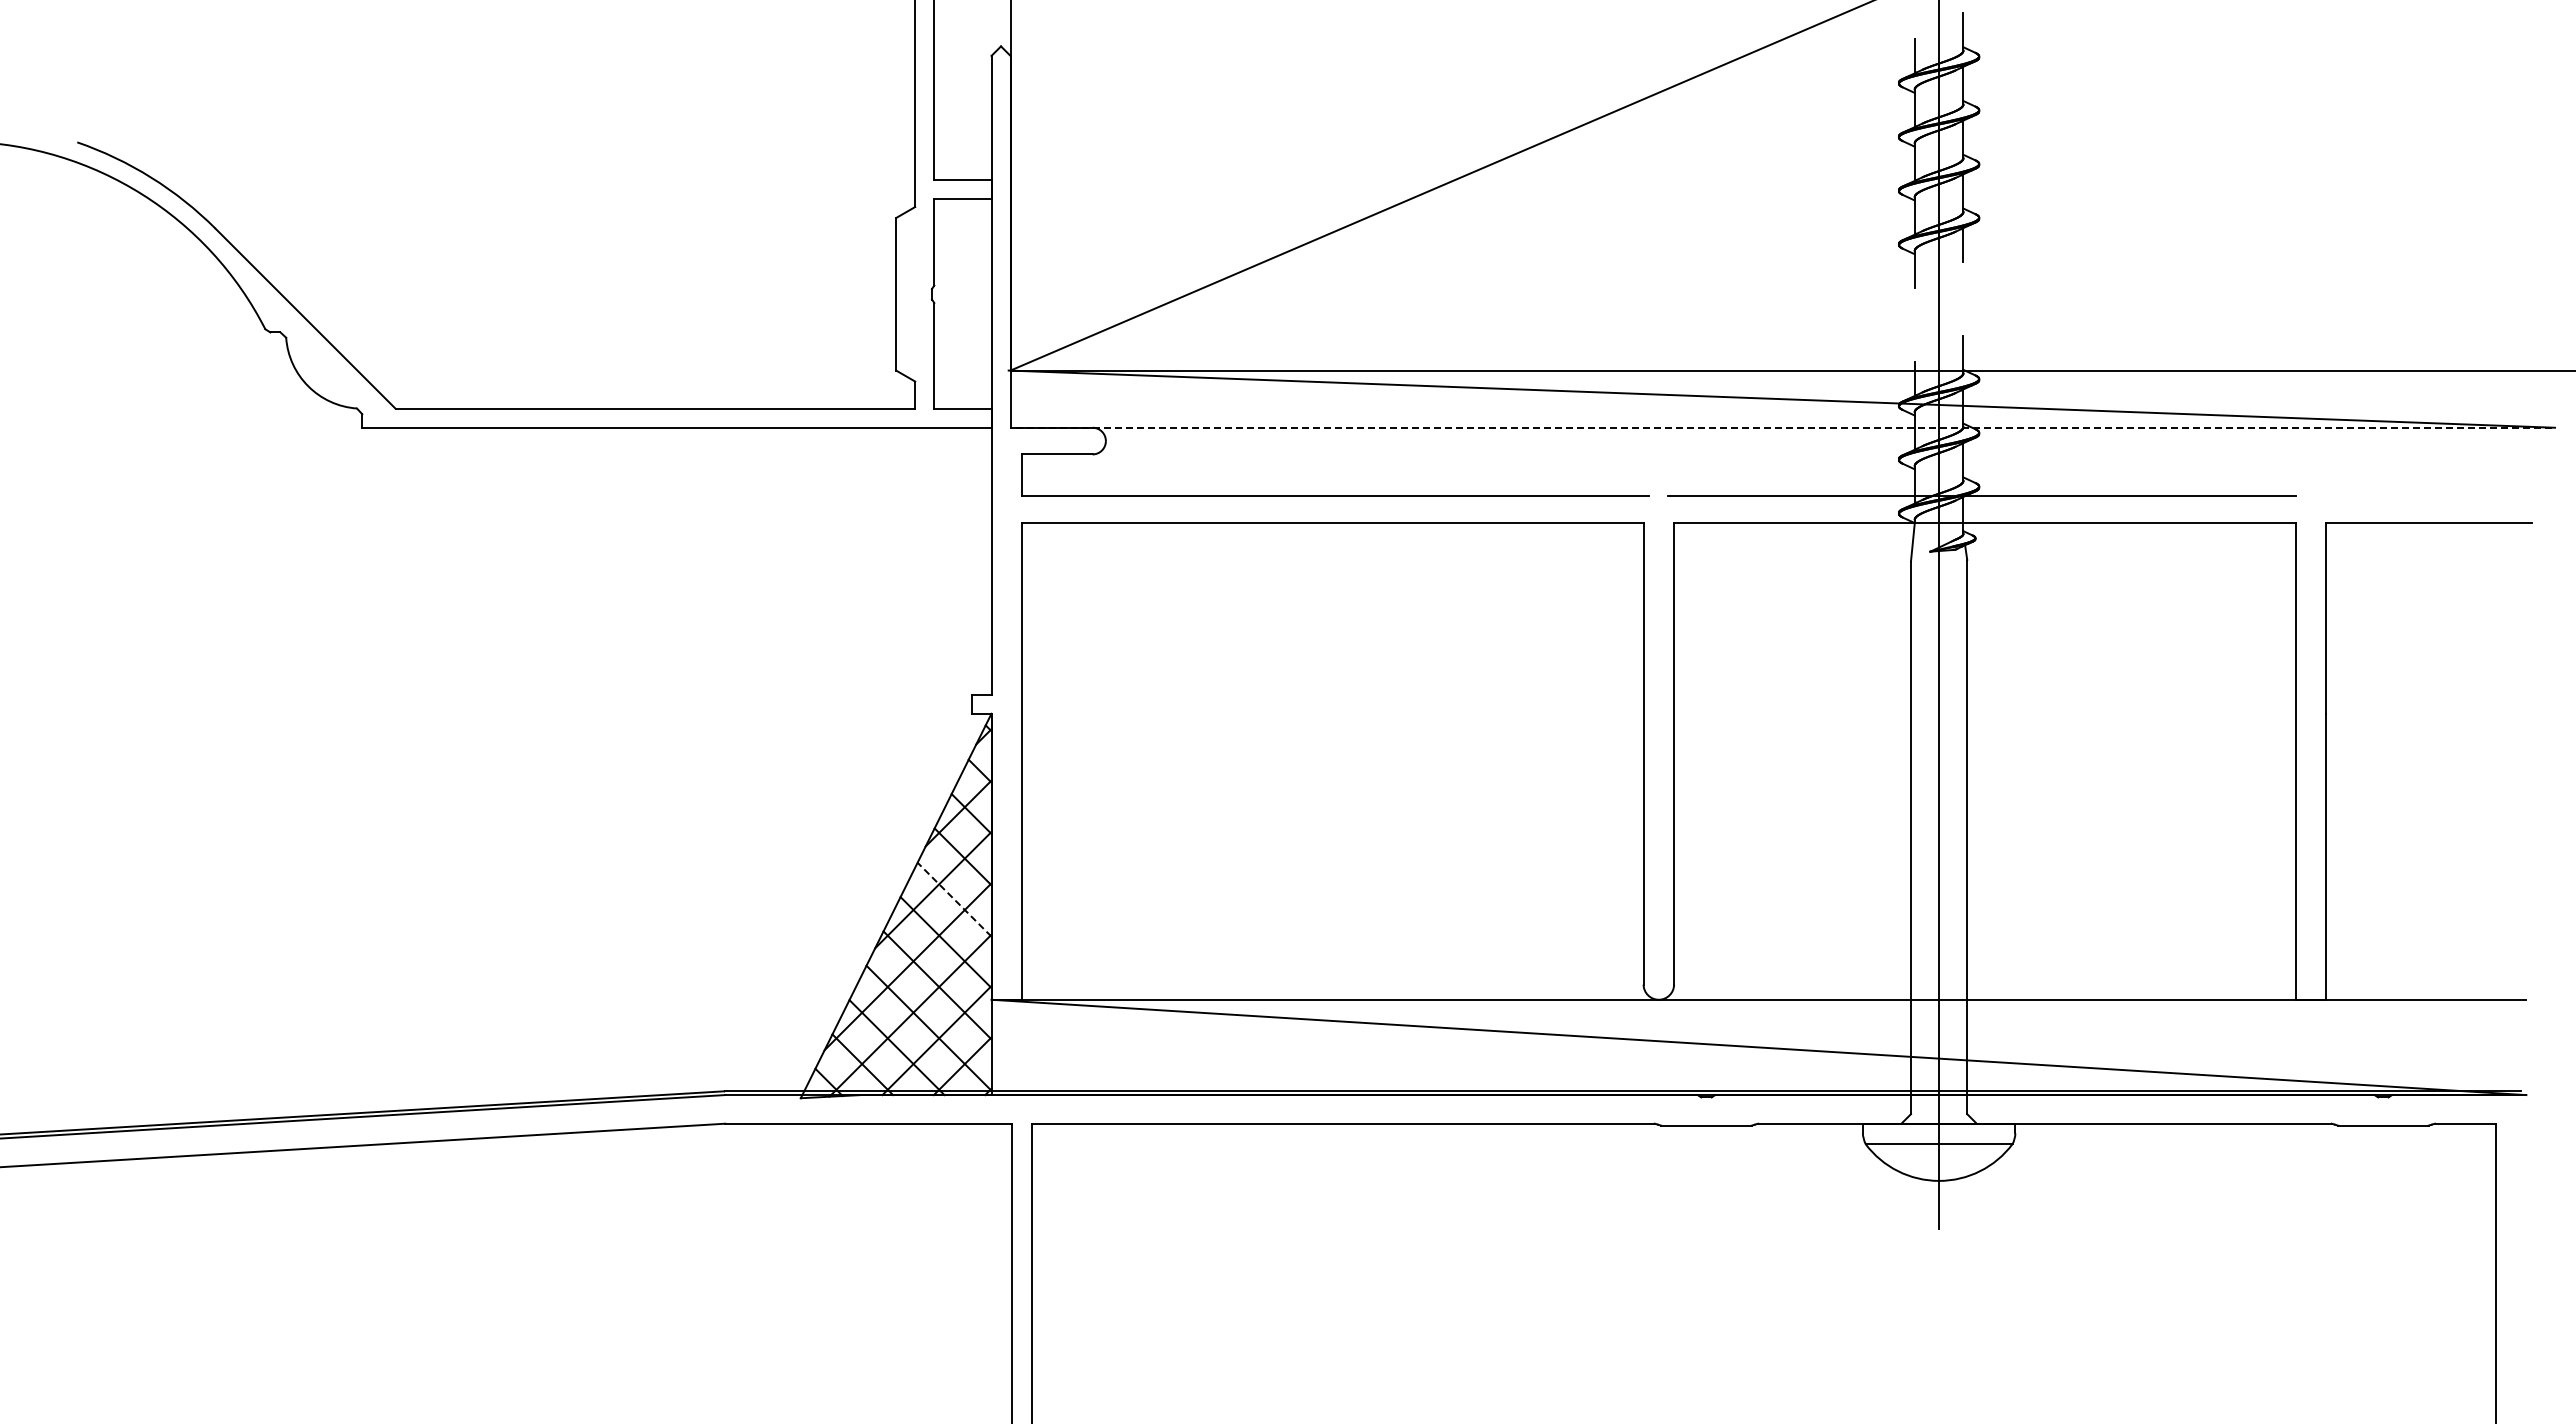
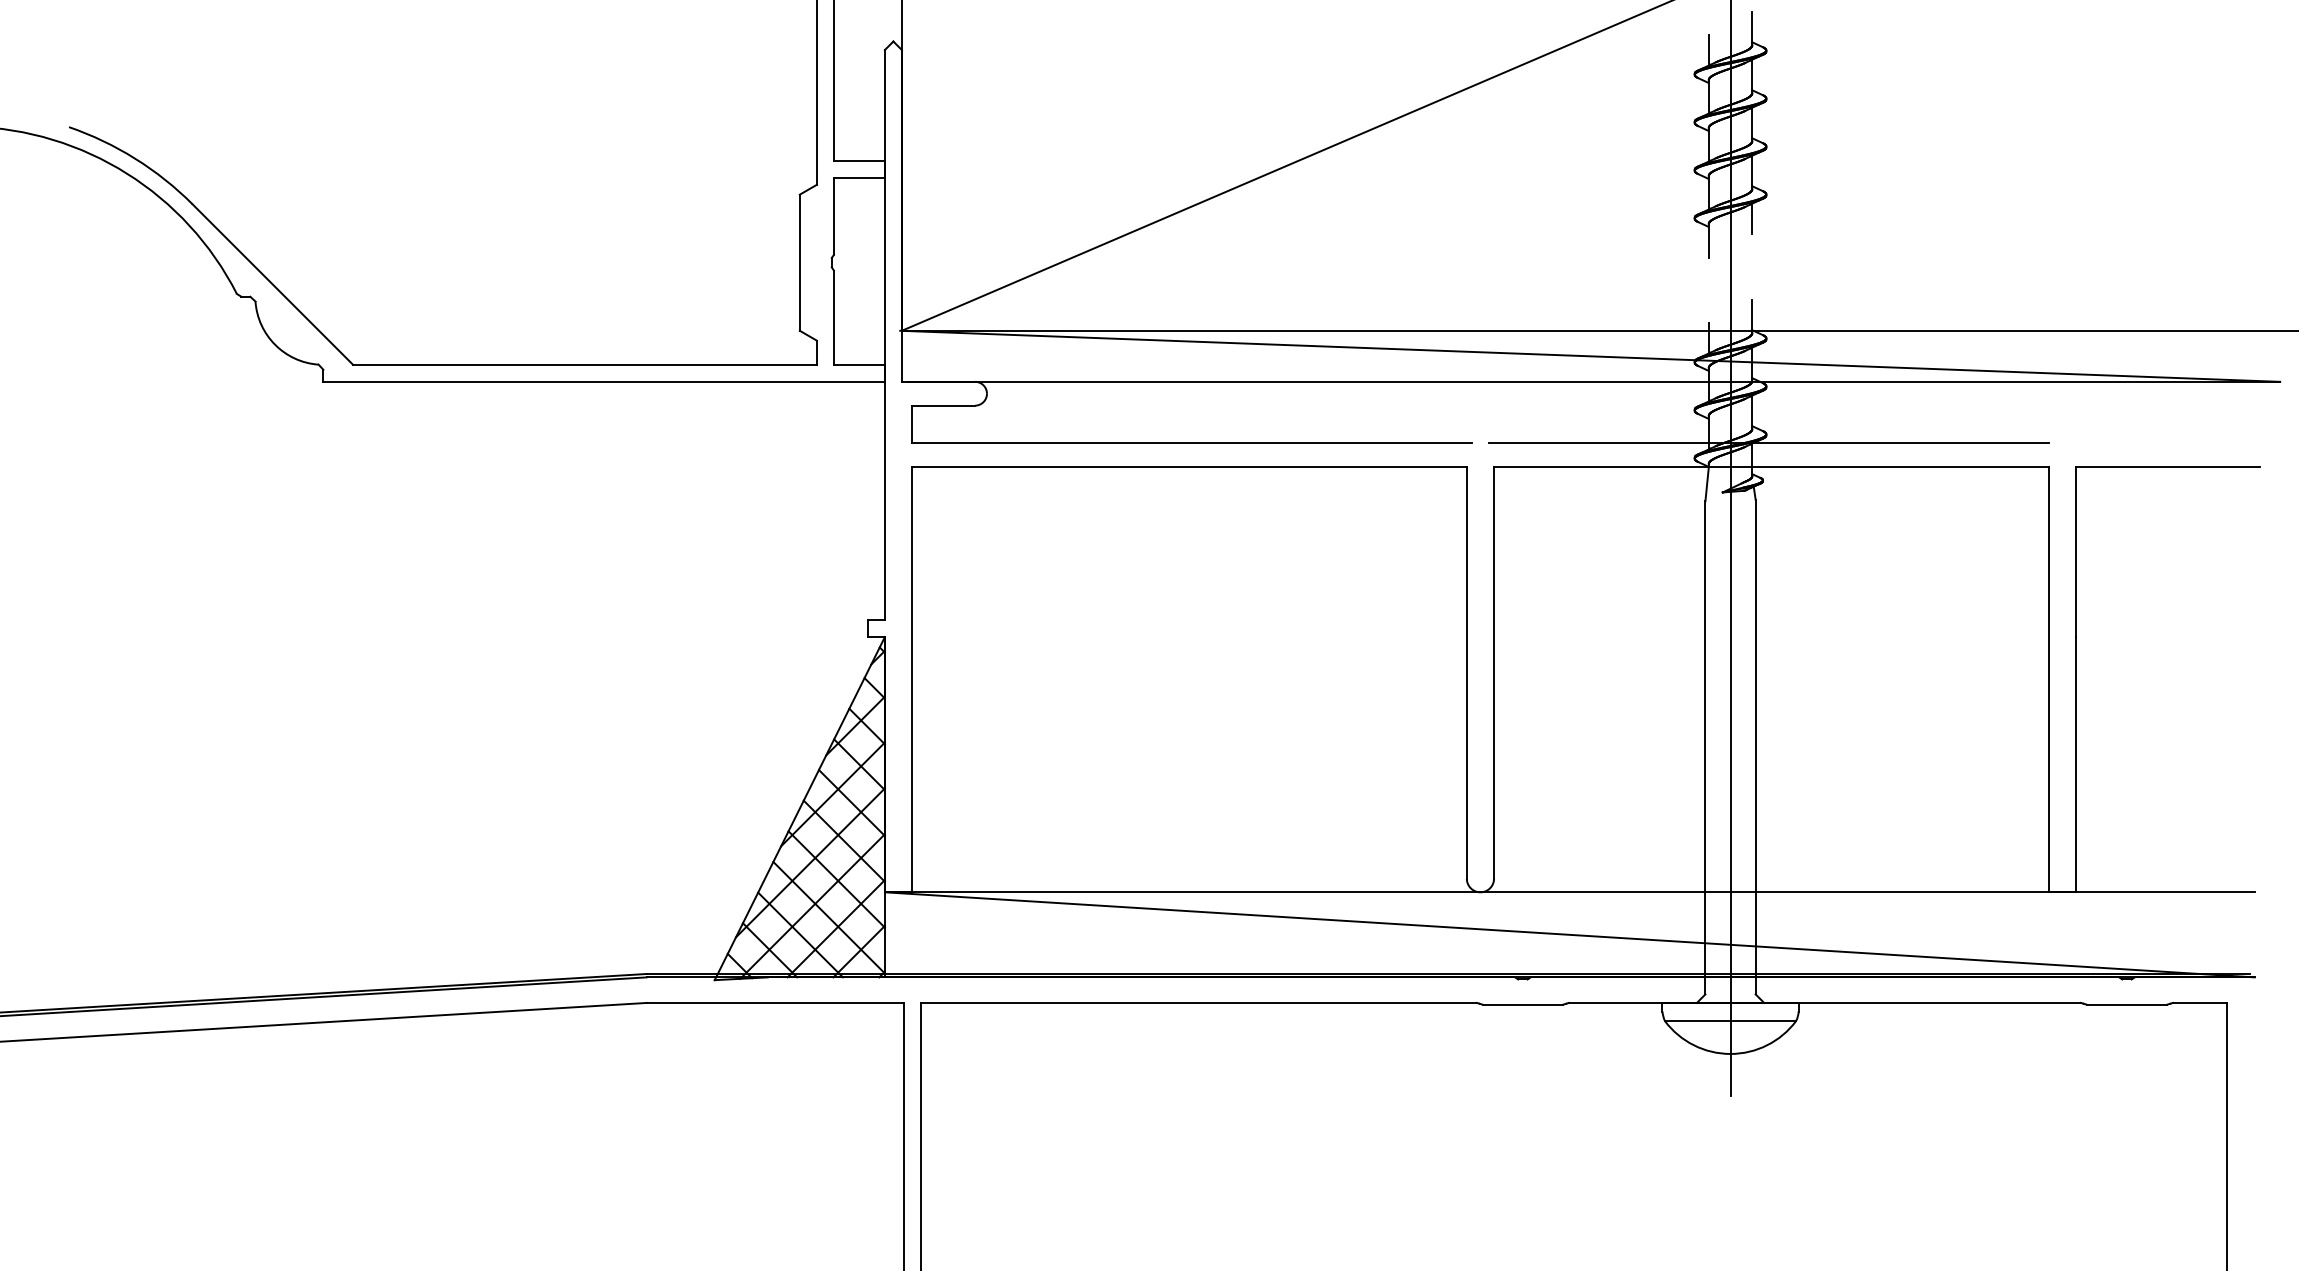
line: (1786, 427) -> (1594, 381), dashed -> solid
line: (954, 899) -> (851, 802), dashed -> solid

